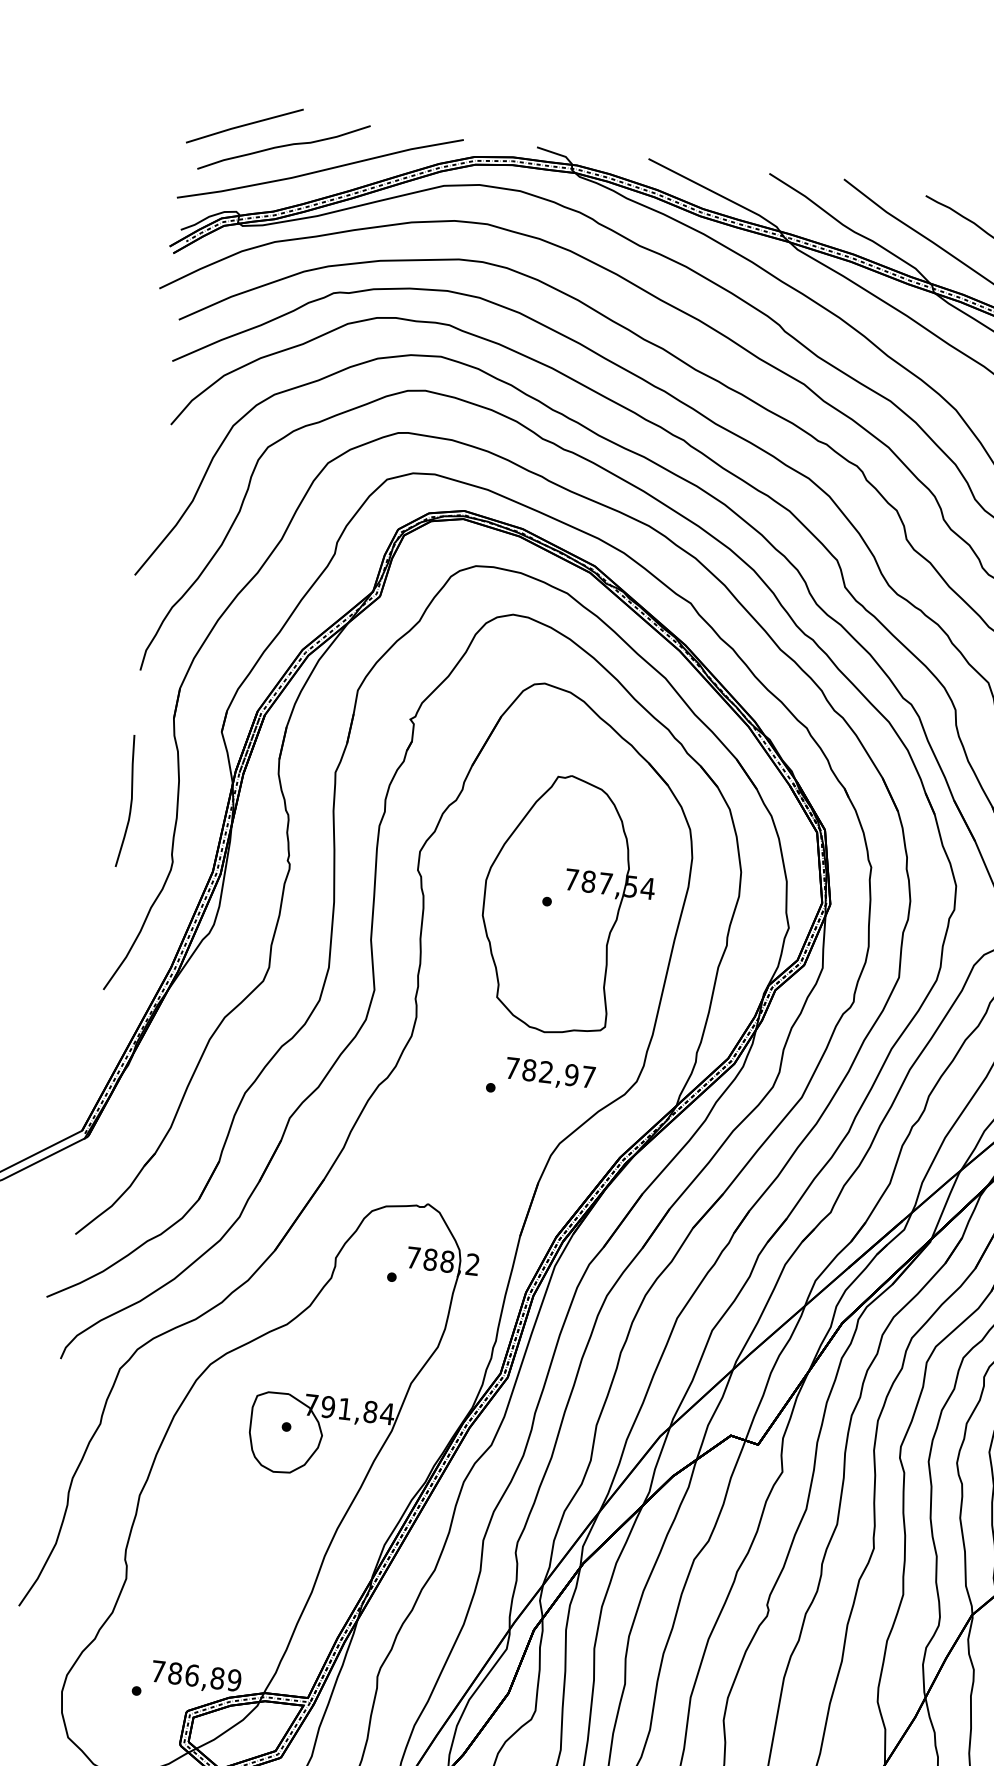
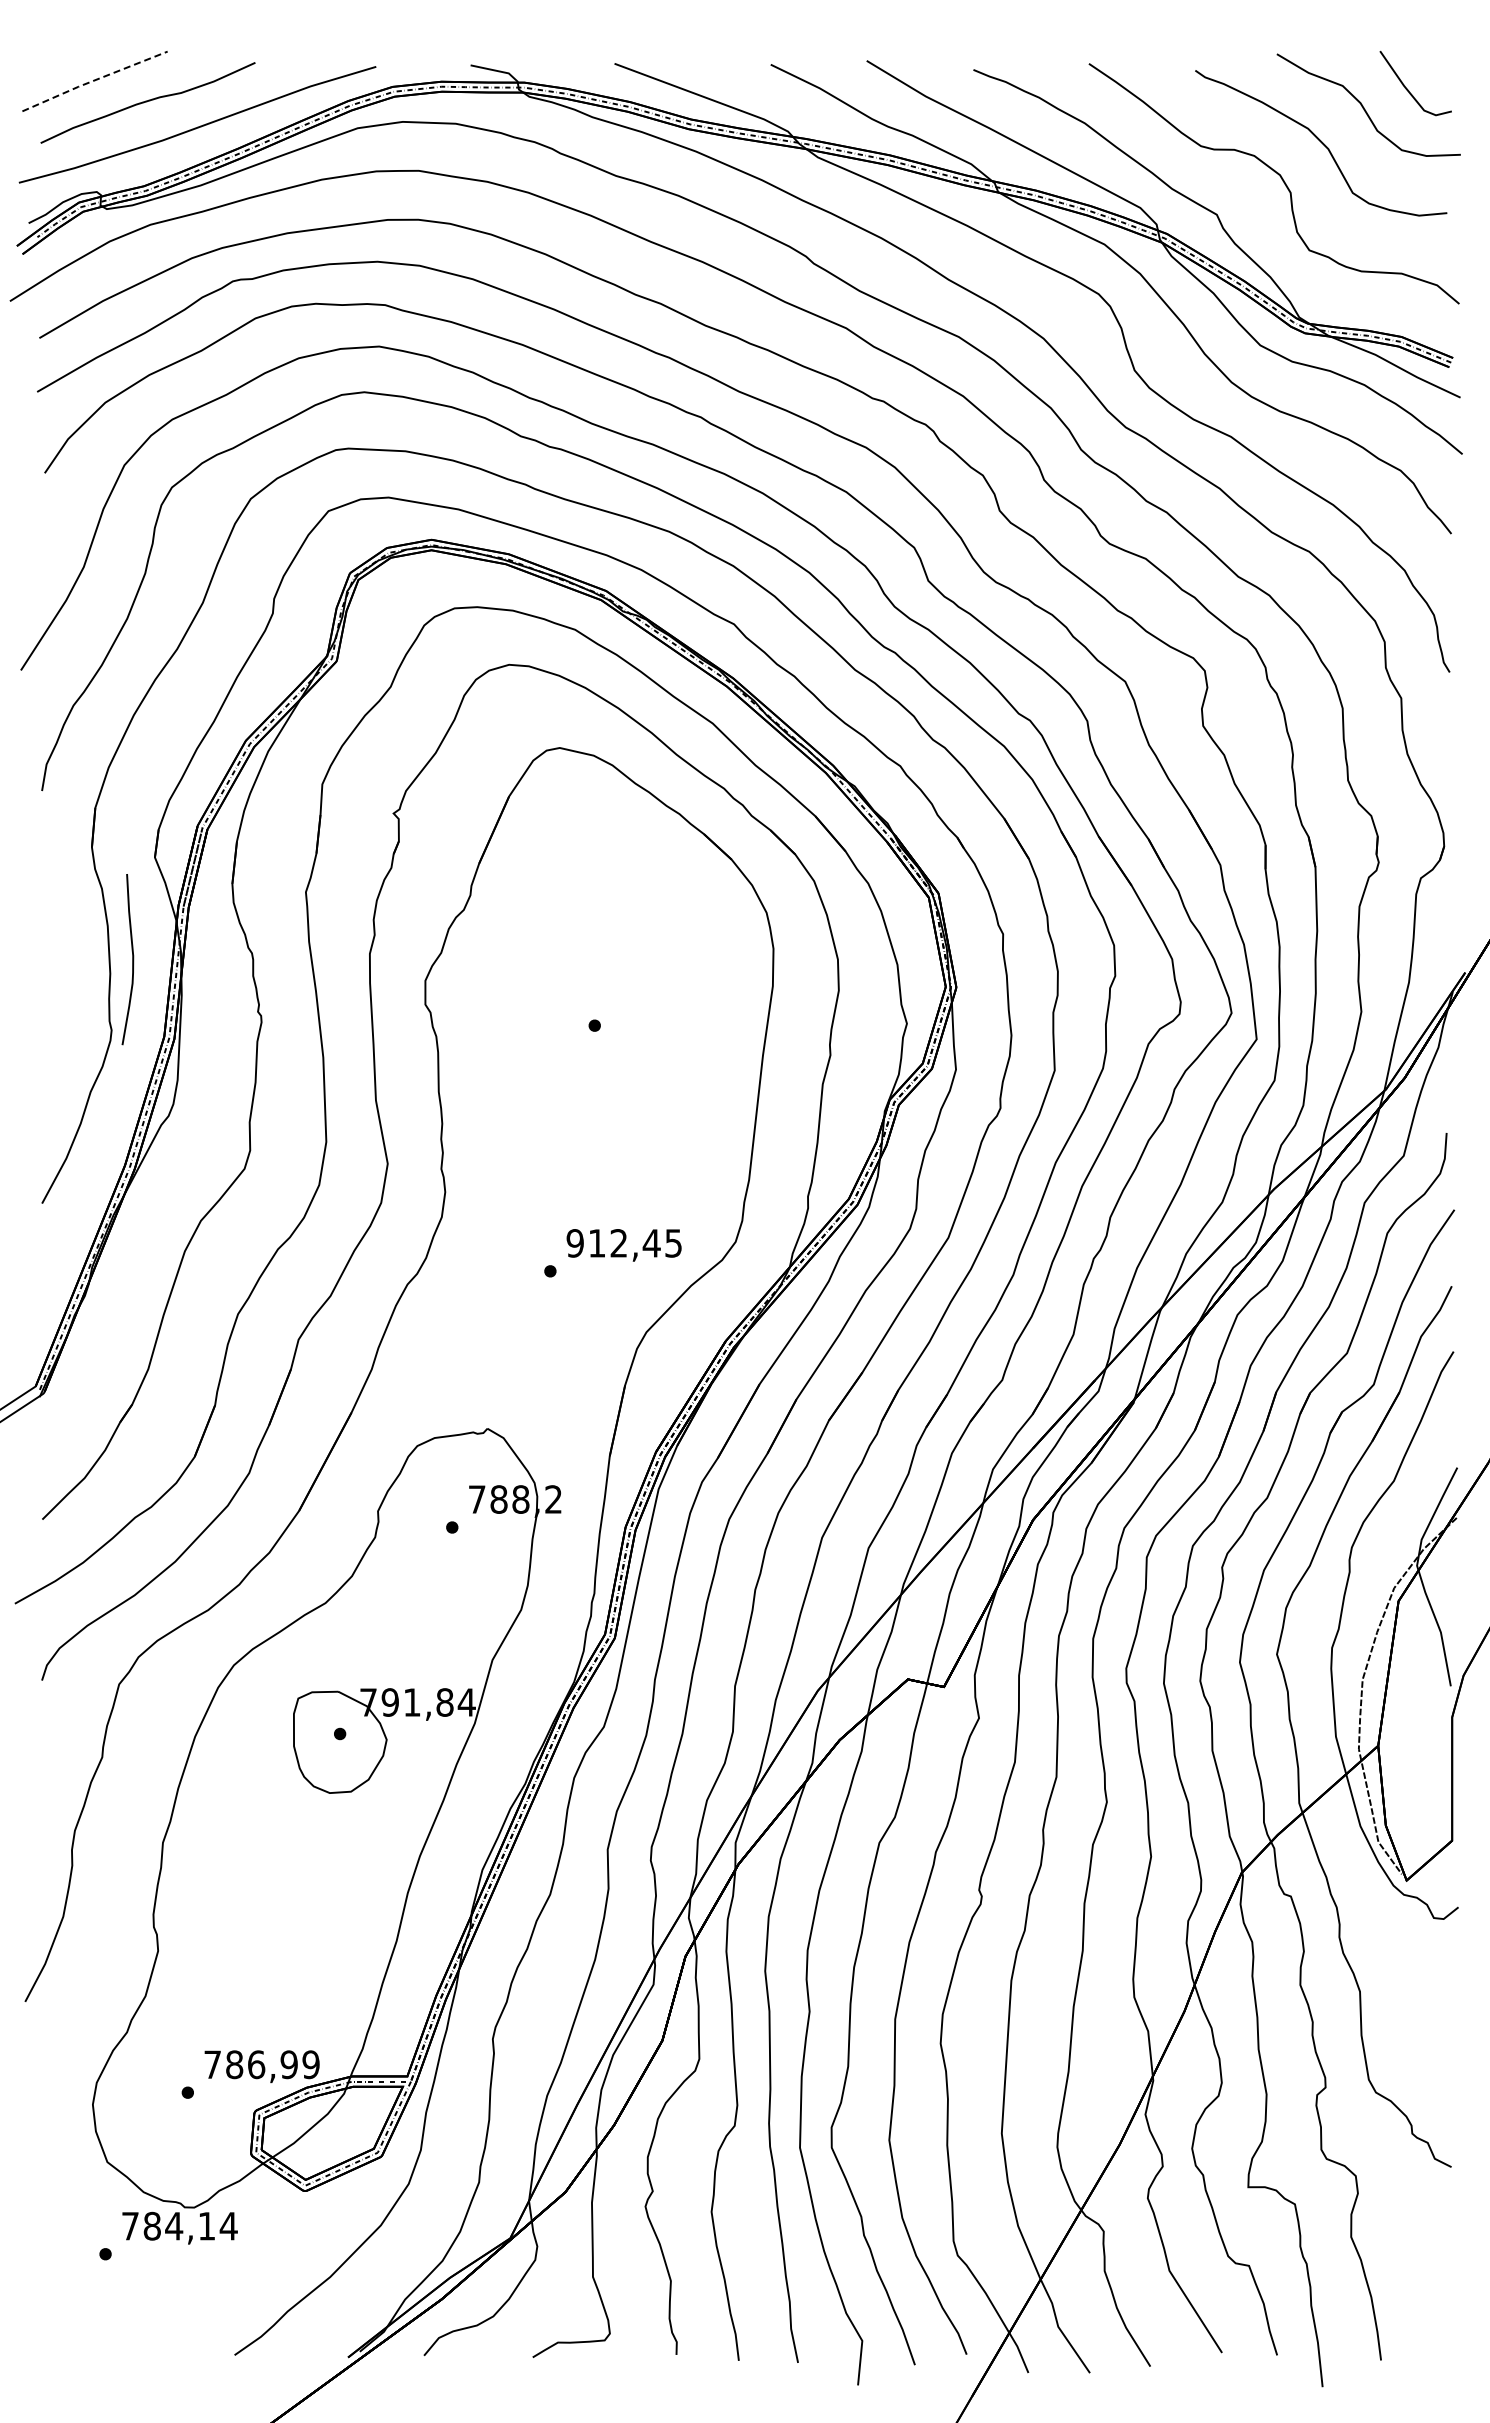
line: (244, 125) -> (94, 80), solid -> dashed
curve: (131, 801) -> (132, 959), moved
part: (567, 905) -> (621, 1027), removed
text: (549, 1072) -> (623, 1243), 782,97 -> 912,45
text: (217, 1678) -> (288, 2064), 786,89 -> 786,99

